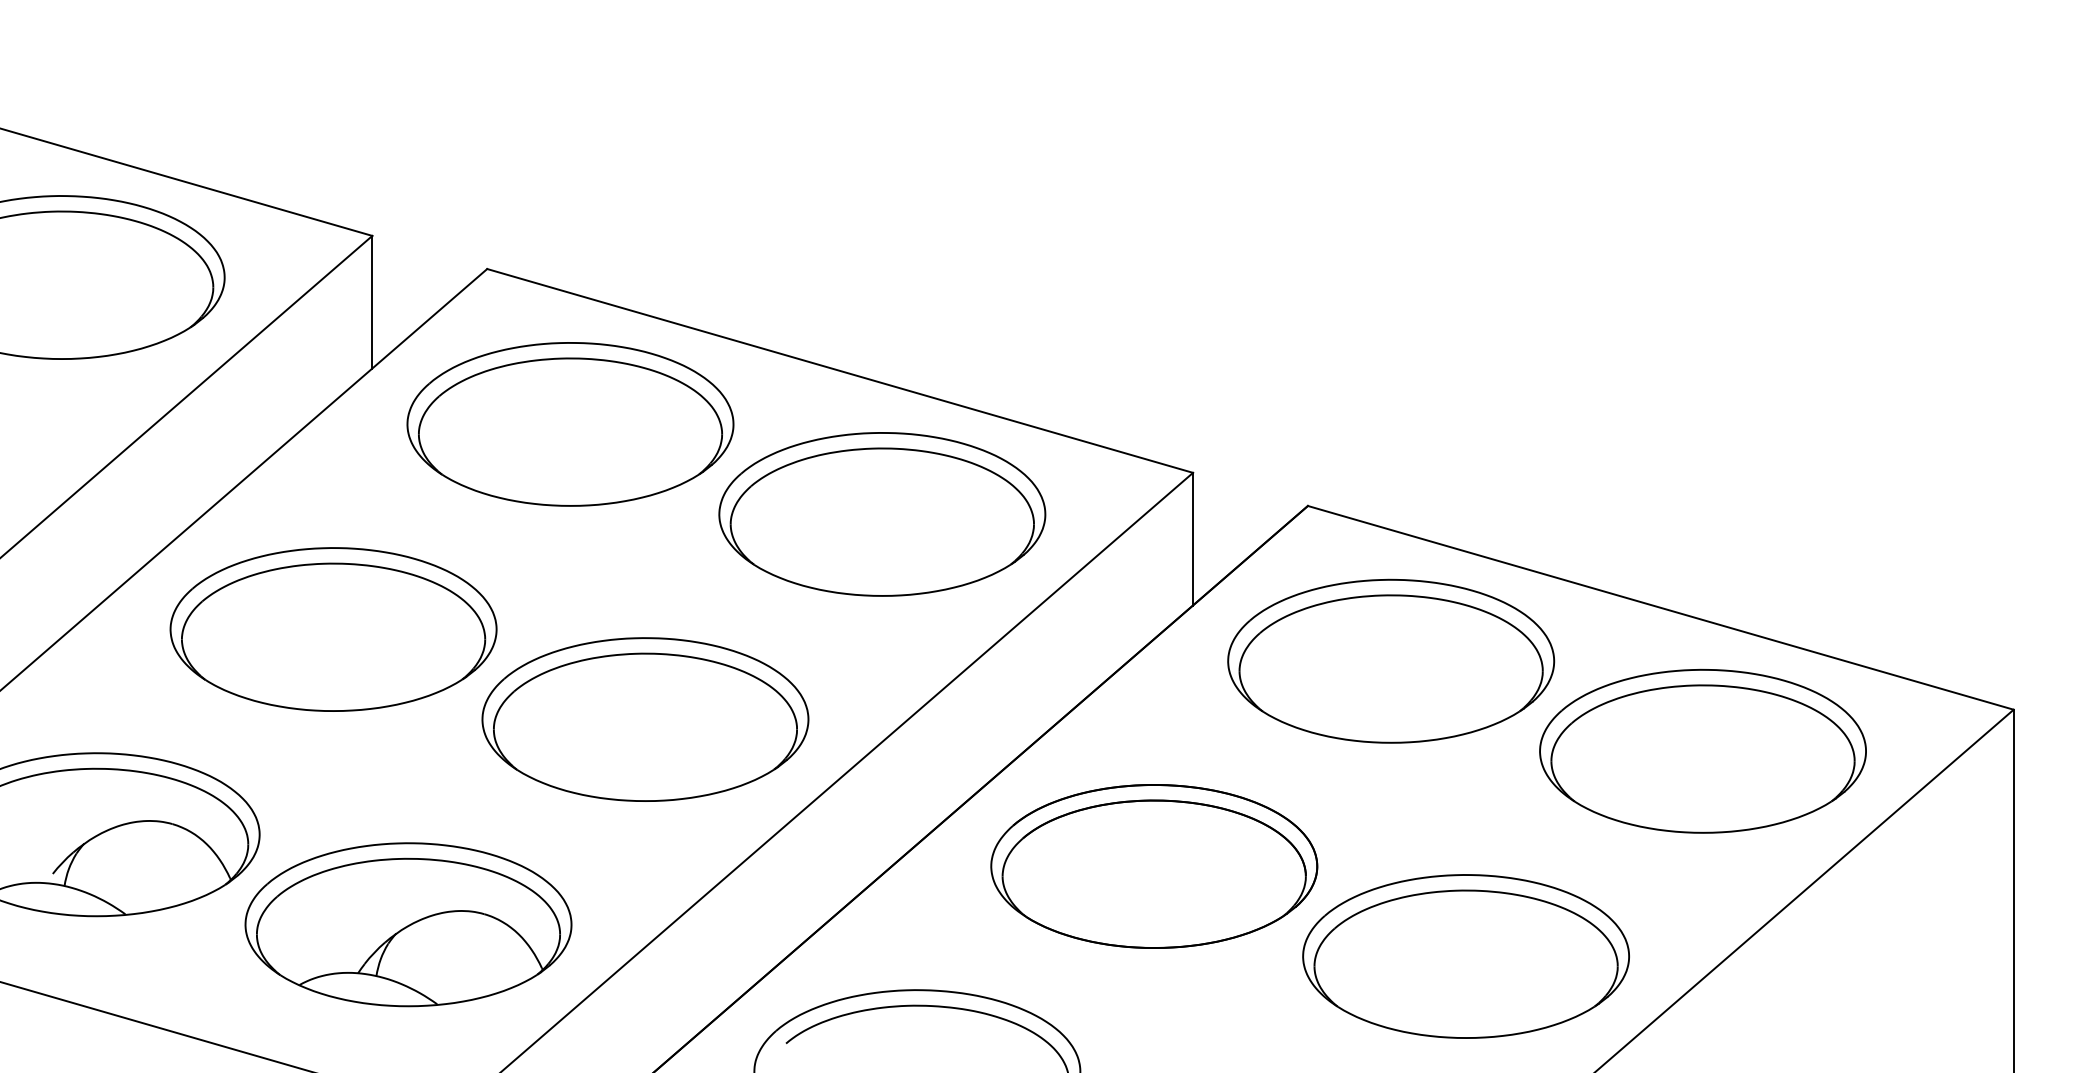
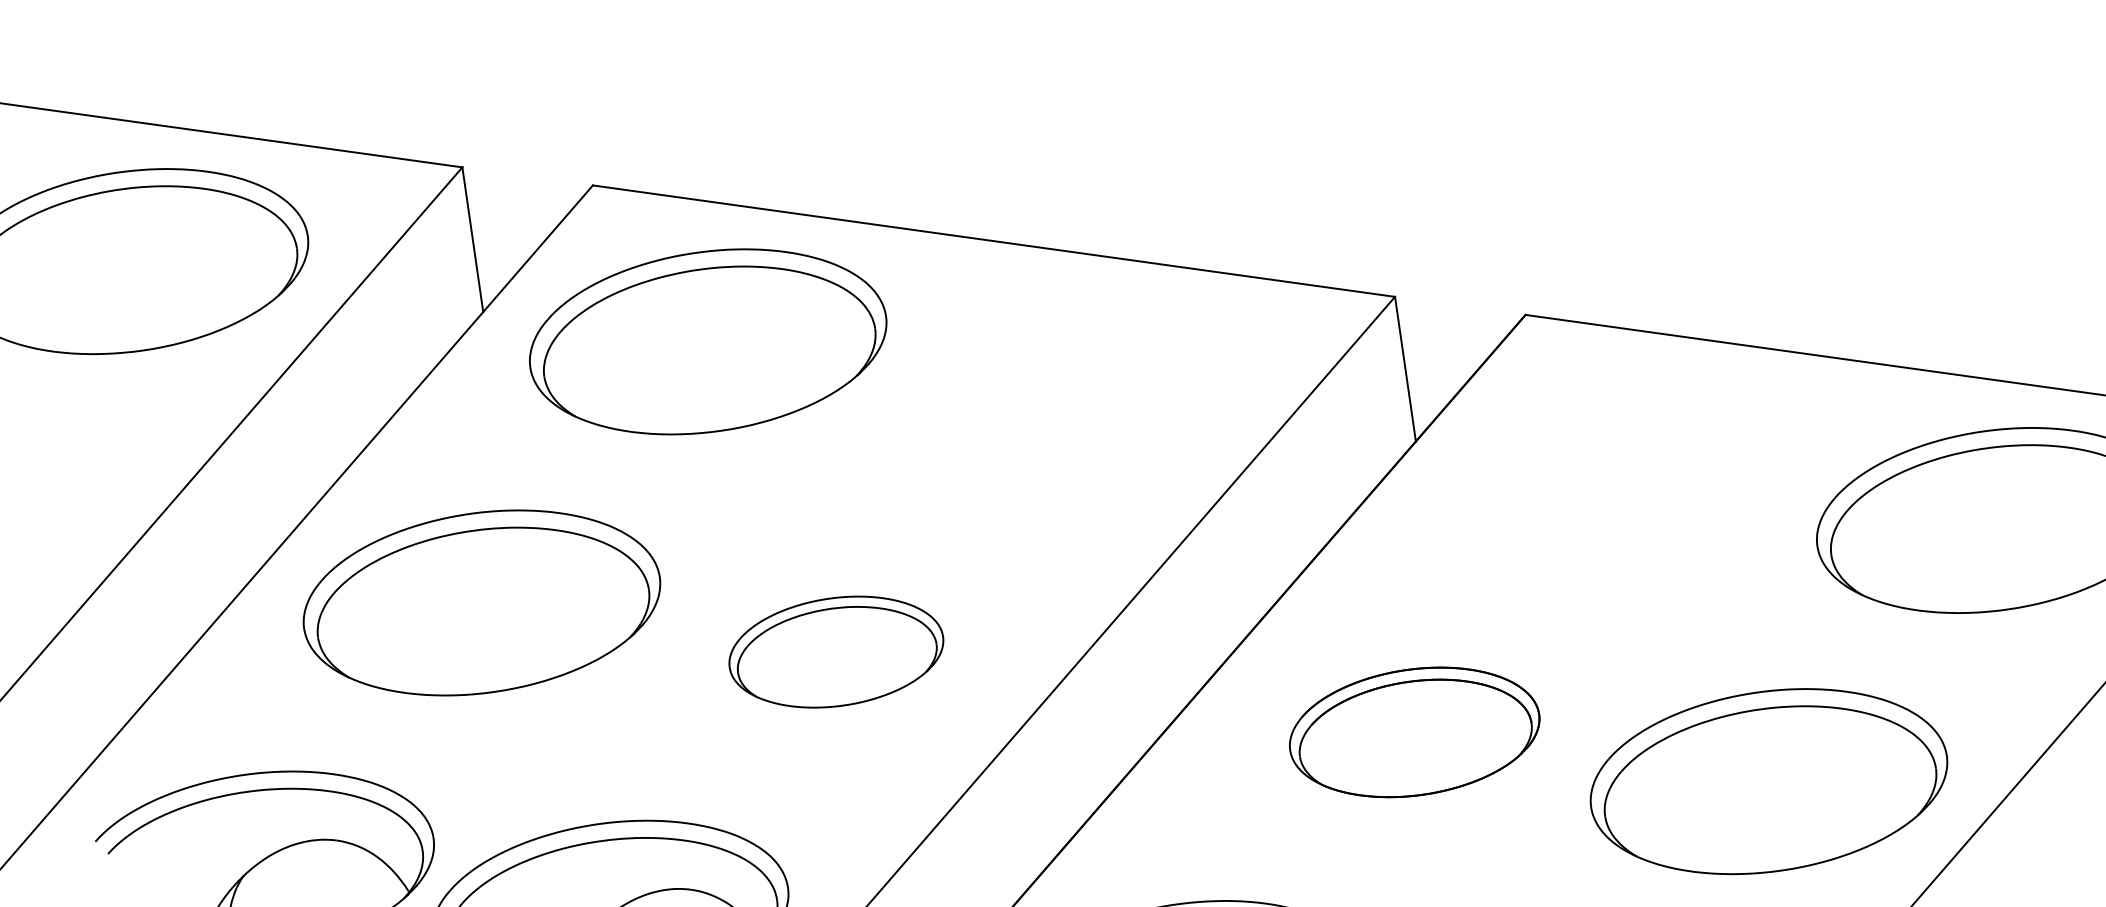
part: (882, 514) -> (1062, 391), removed
part: (1391, 660) -> (1641, 470), removed
part: (645, 719) -> (836, 652), size x0.6
part: (1154, 866) -> (1414, 732), size x0.7

